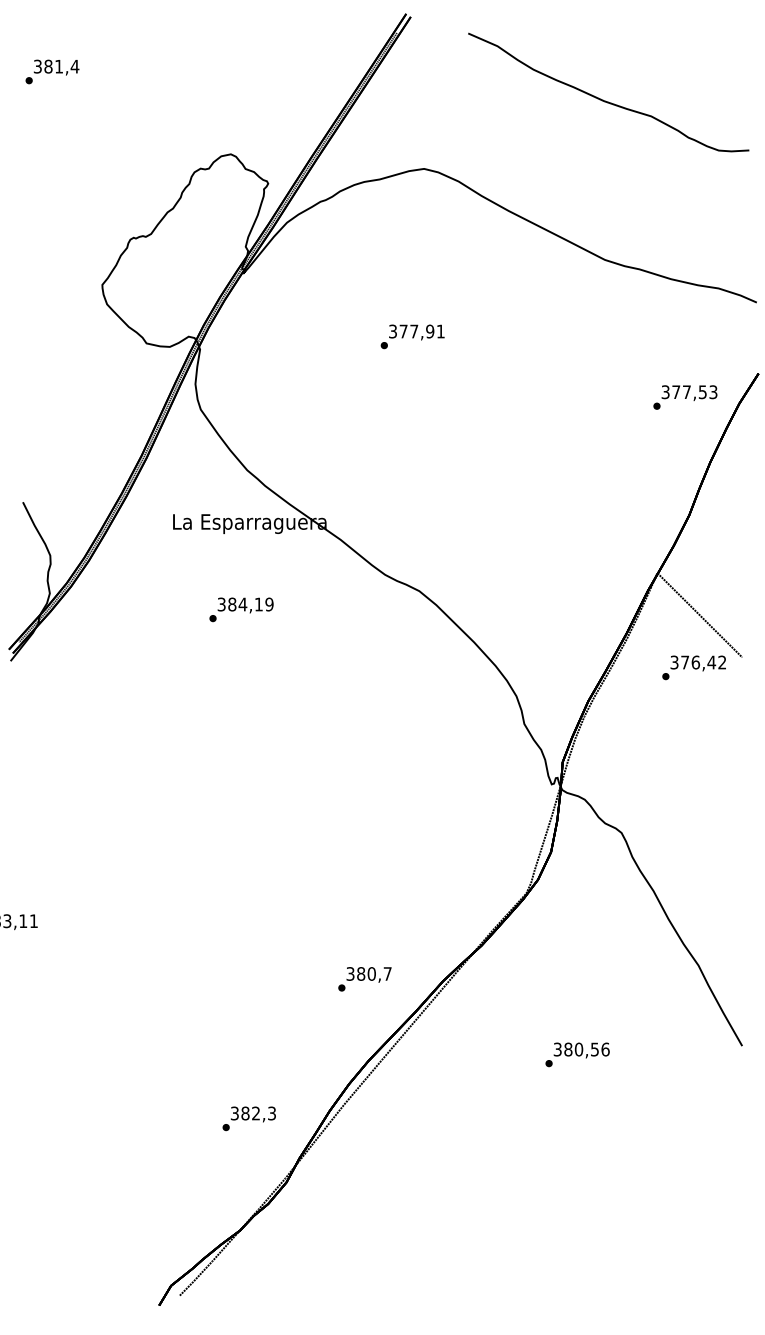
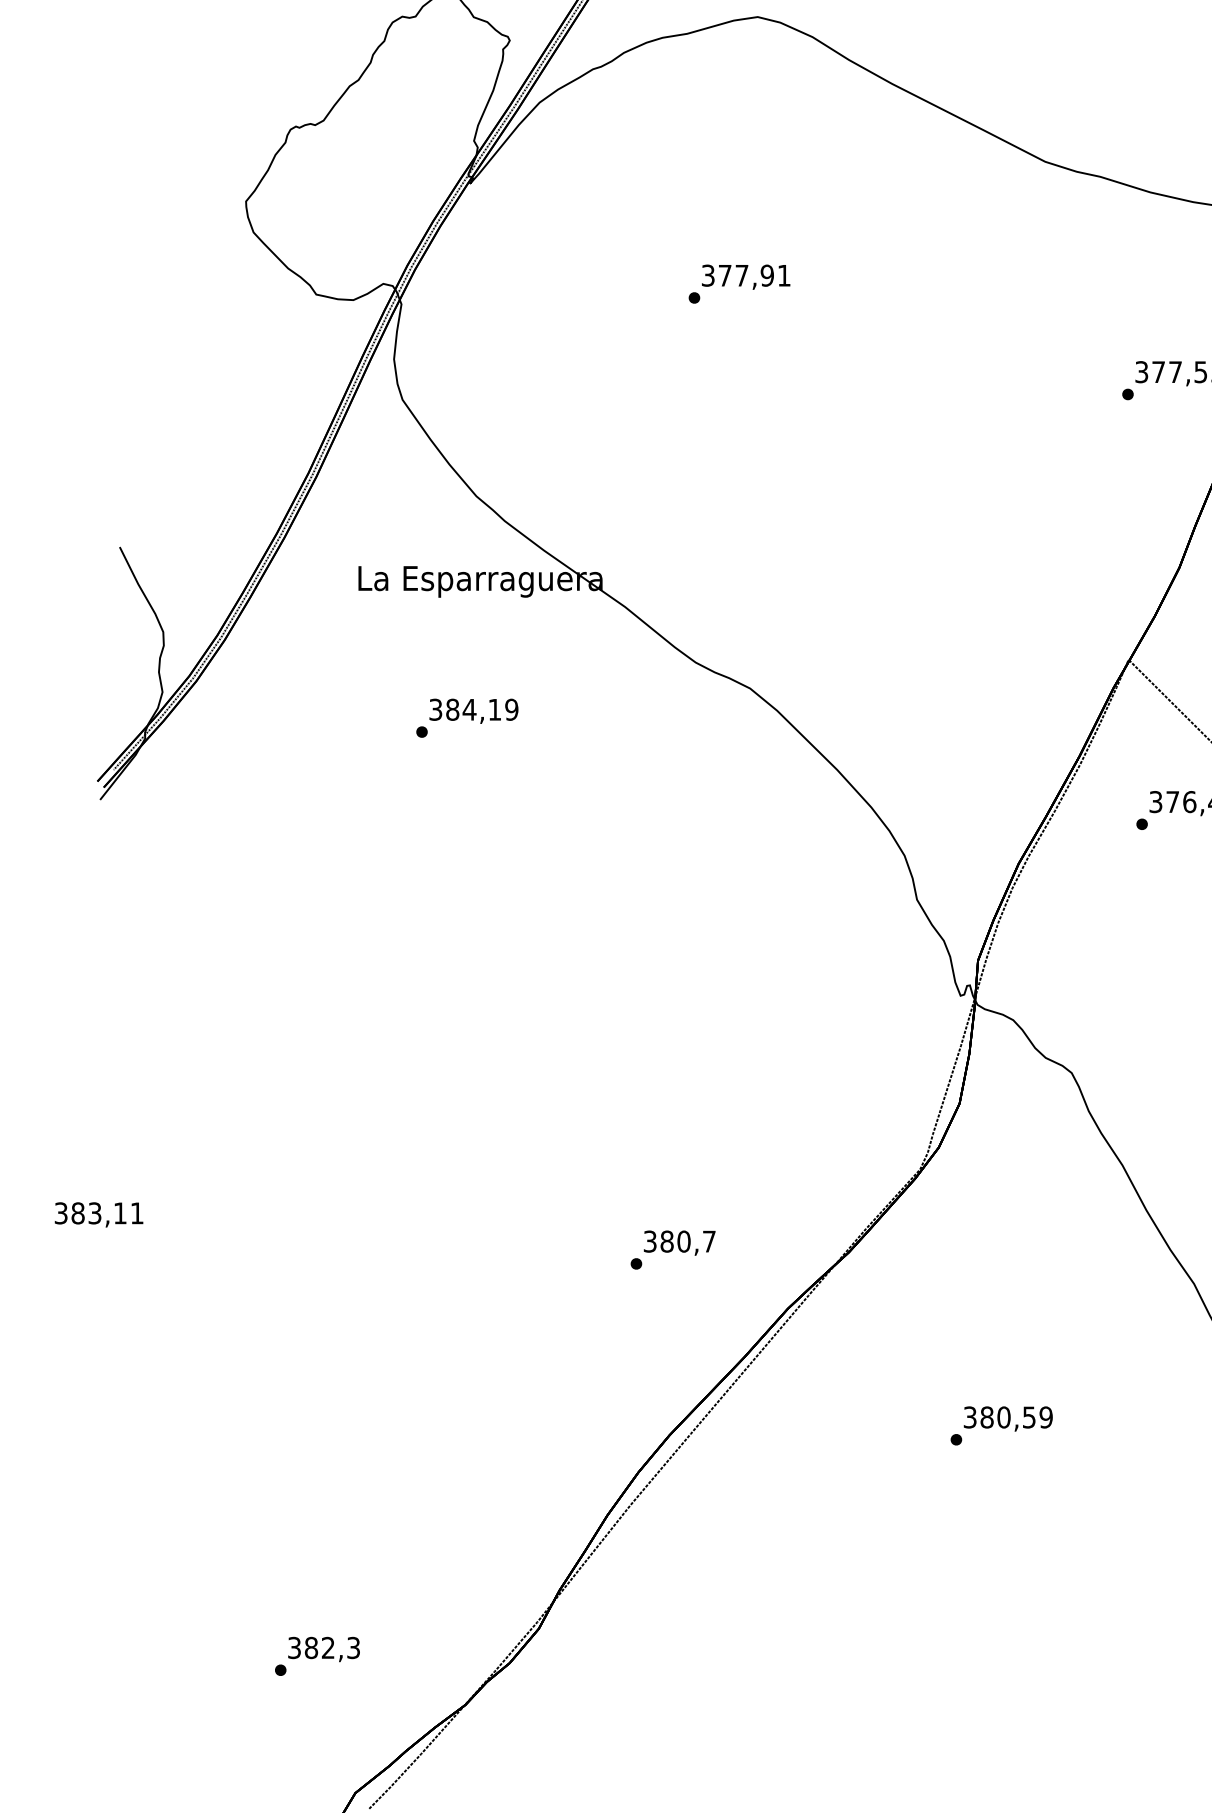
text: (364, 979) -> (672, 1250), moved
text: (605, 1049) -> (1046, 1417), 380,56 -> 380,59
text: (248, 1118) -> (316, 1655), moved

